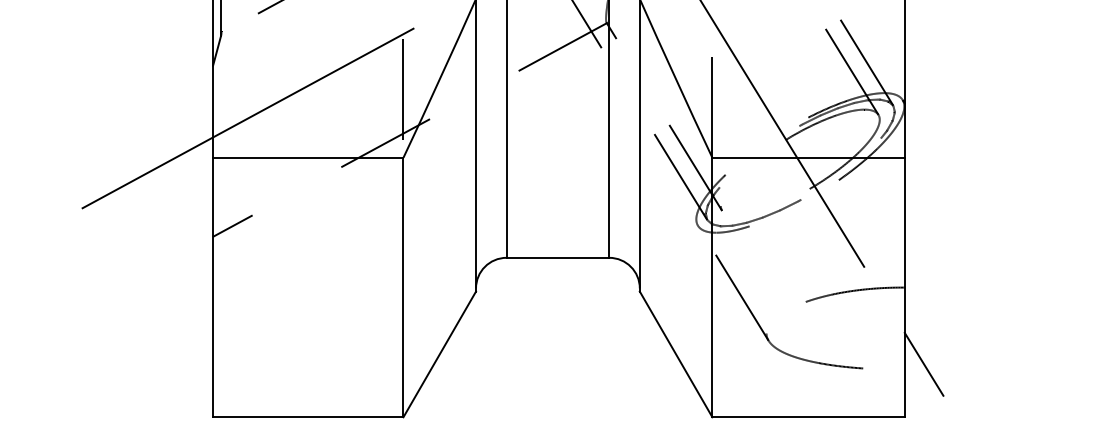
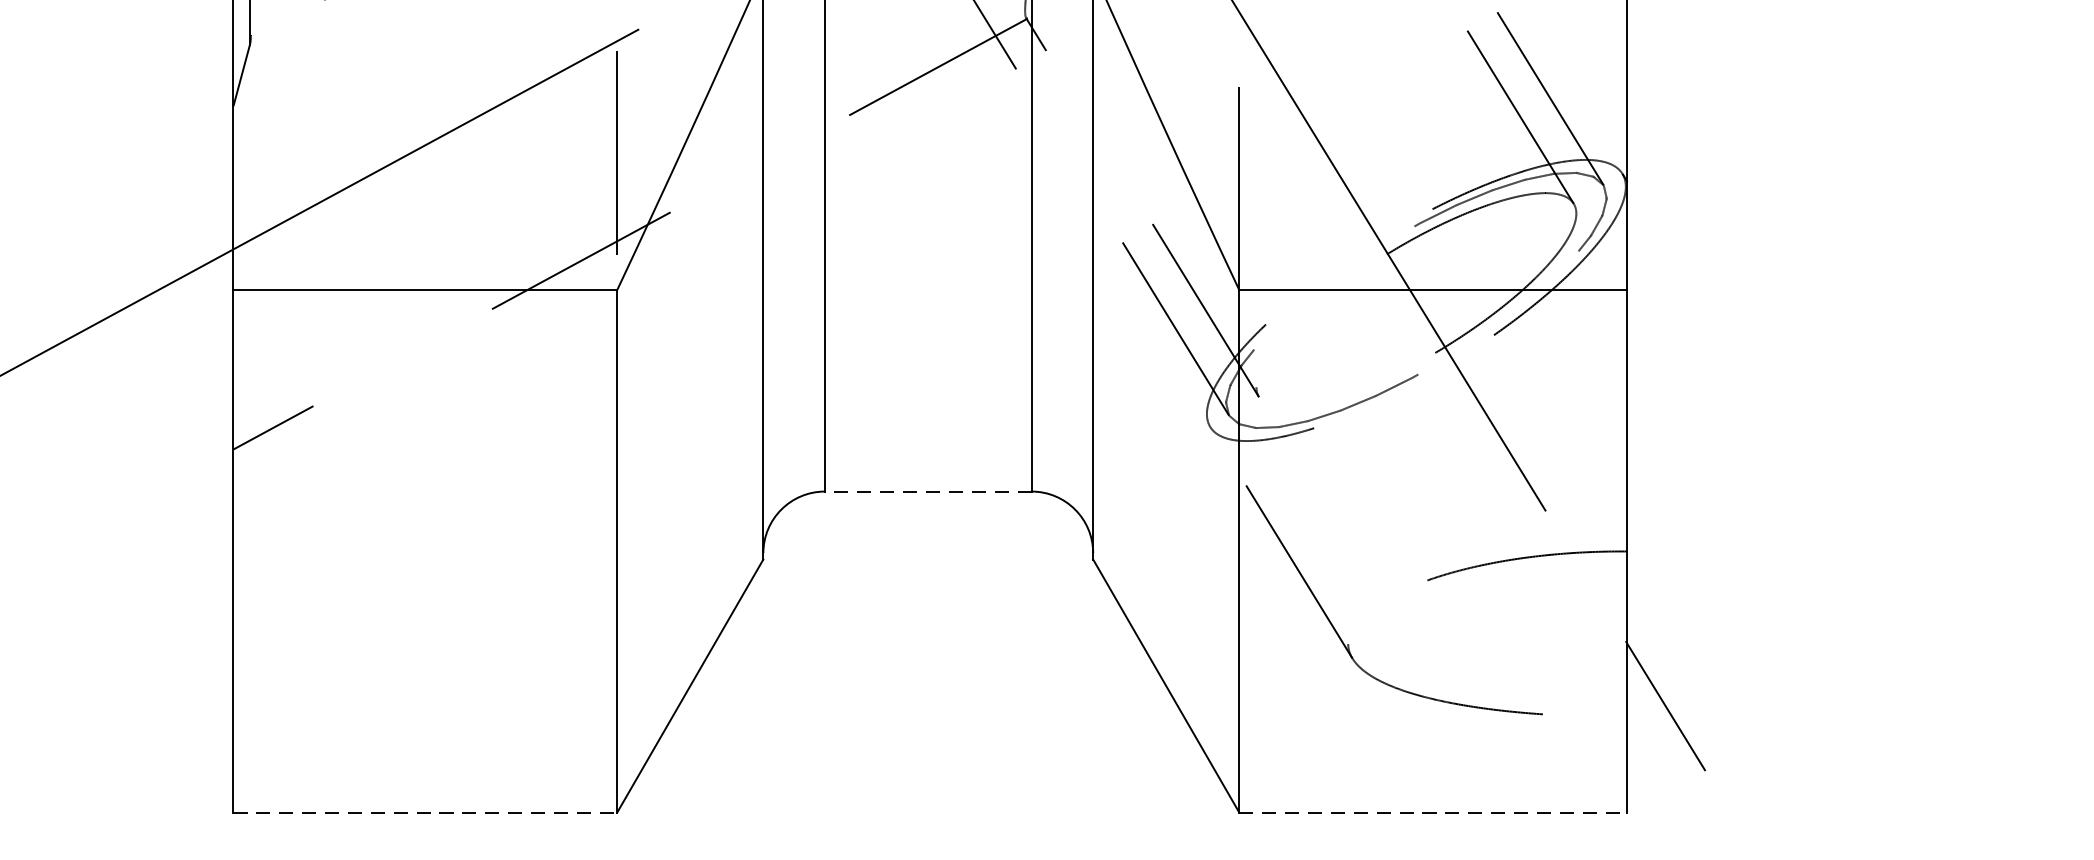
line: (557, 257) -> (927, 490), solid -> dashed
line: (308, 417) -> (426, 813), solid -> dashed
line: (809, 417) -> (1434, 813), solid -> dashed

